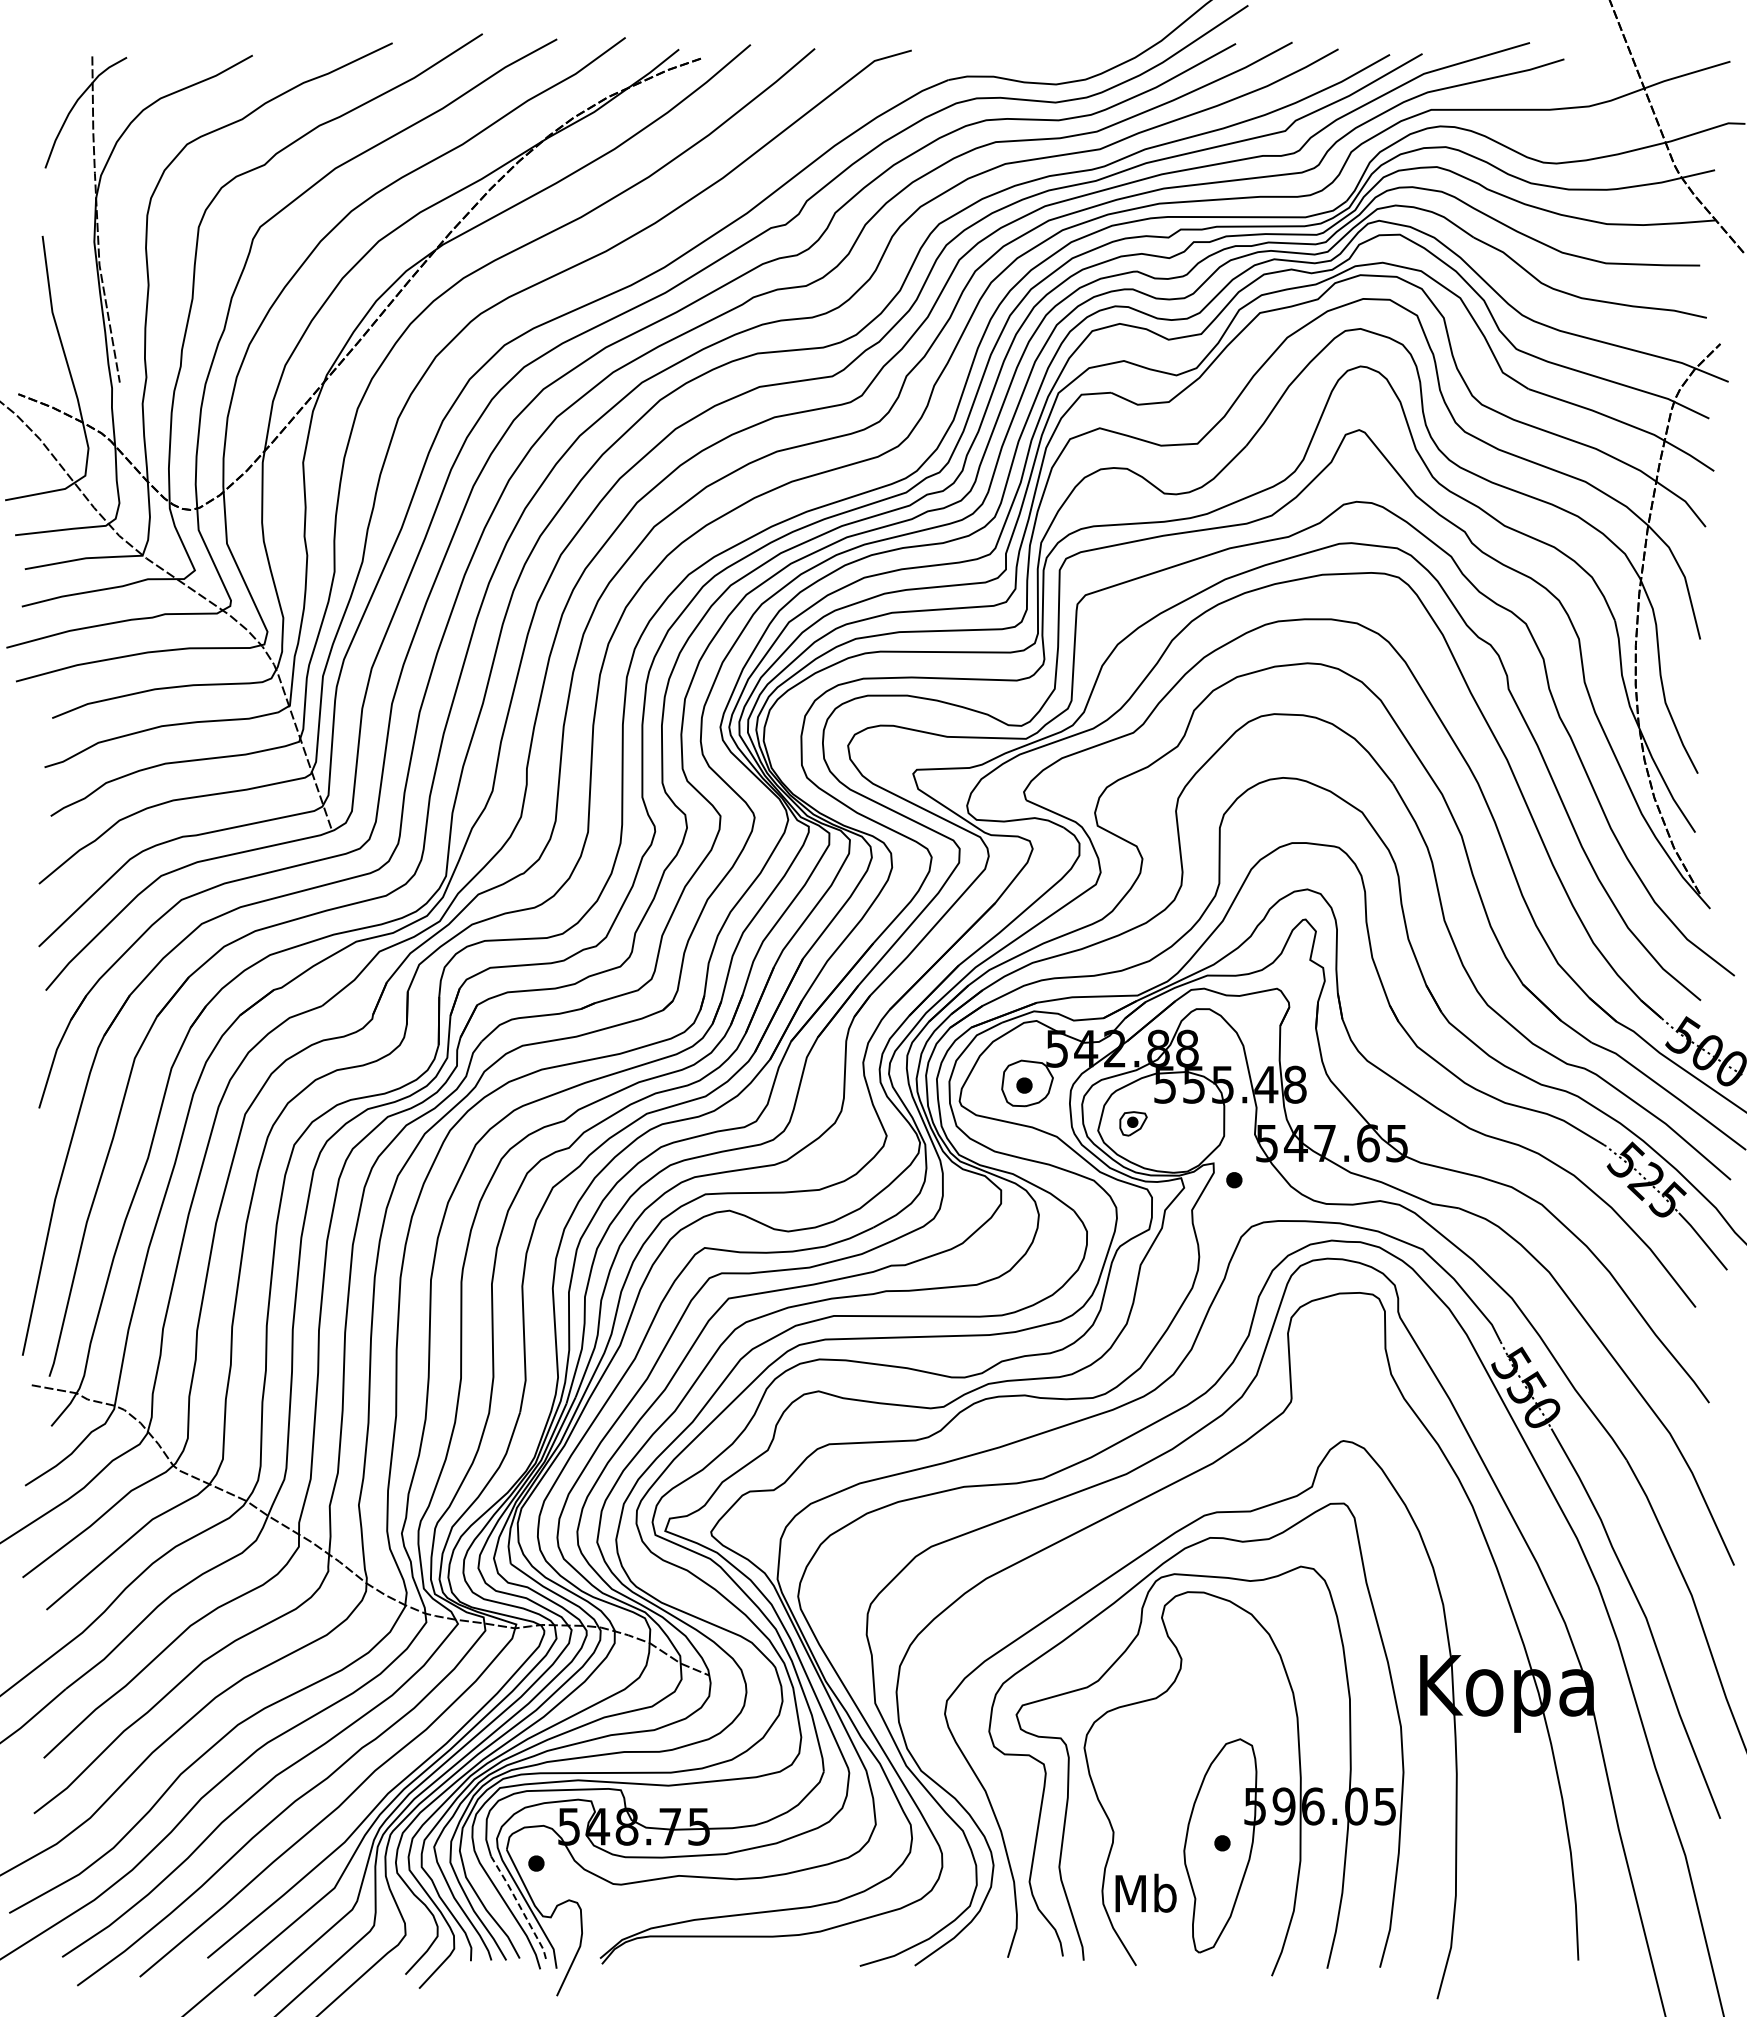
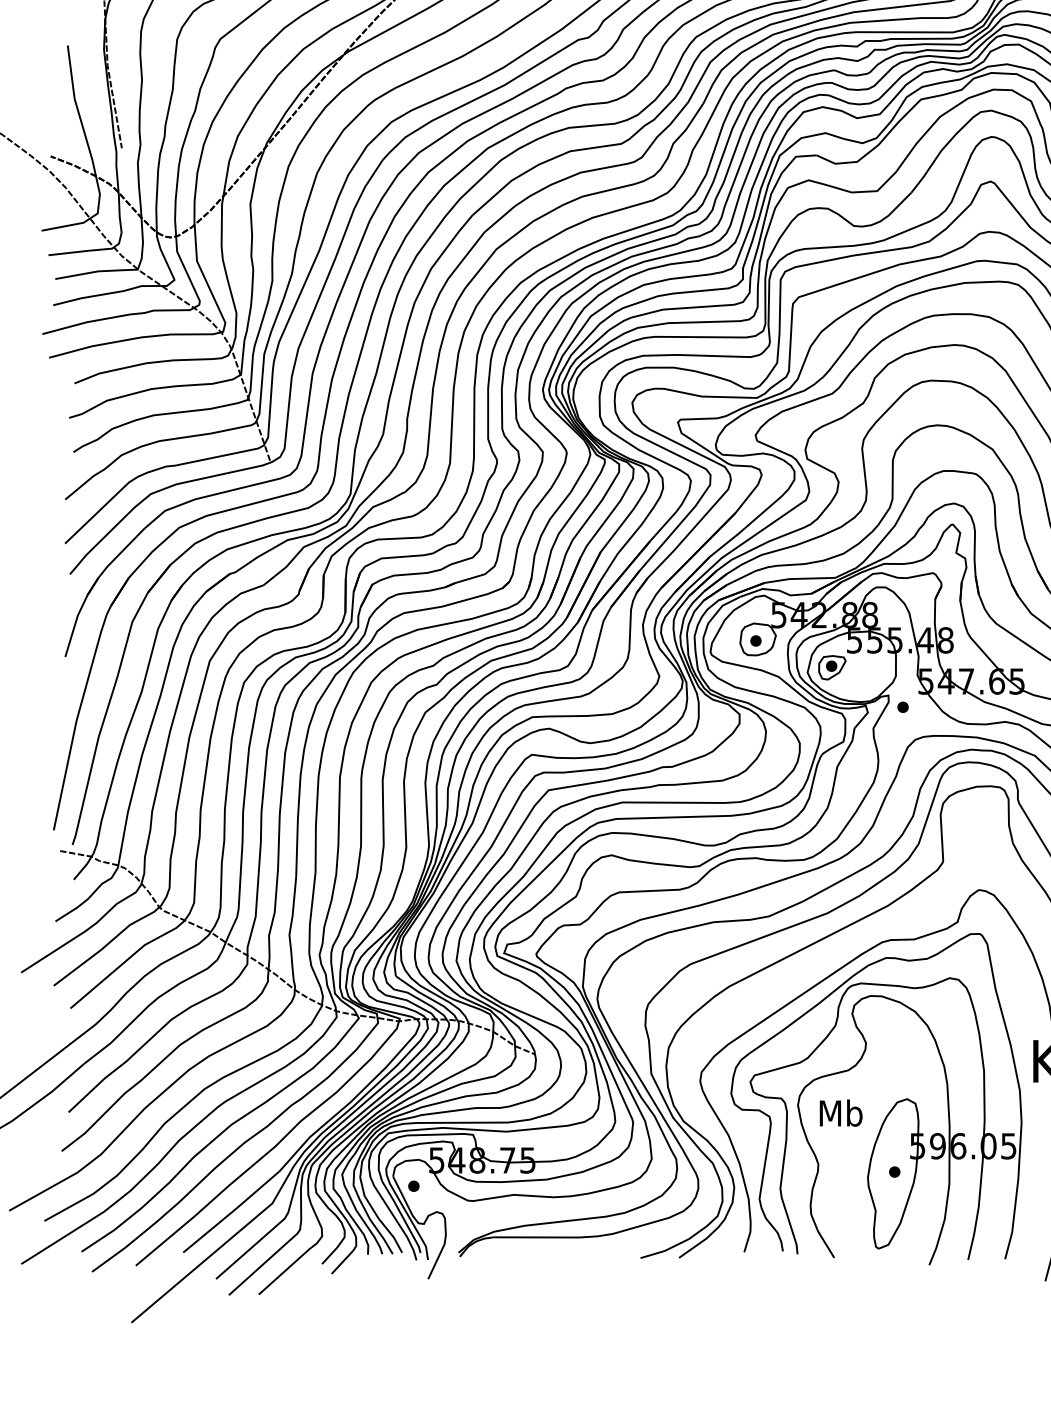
part: (1133, 1123) -> (832, 667), size x1.43
text: (1145, 1892) -> (840, 1112), moved
line: (520, 1906) -> (402, 1216), dashed -> solid

